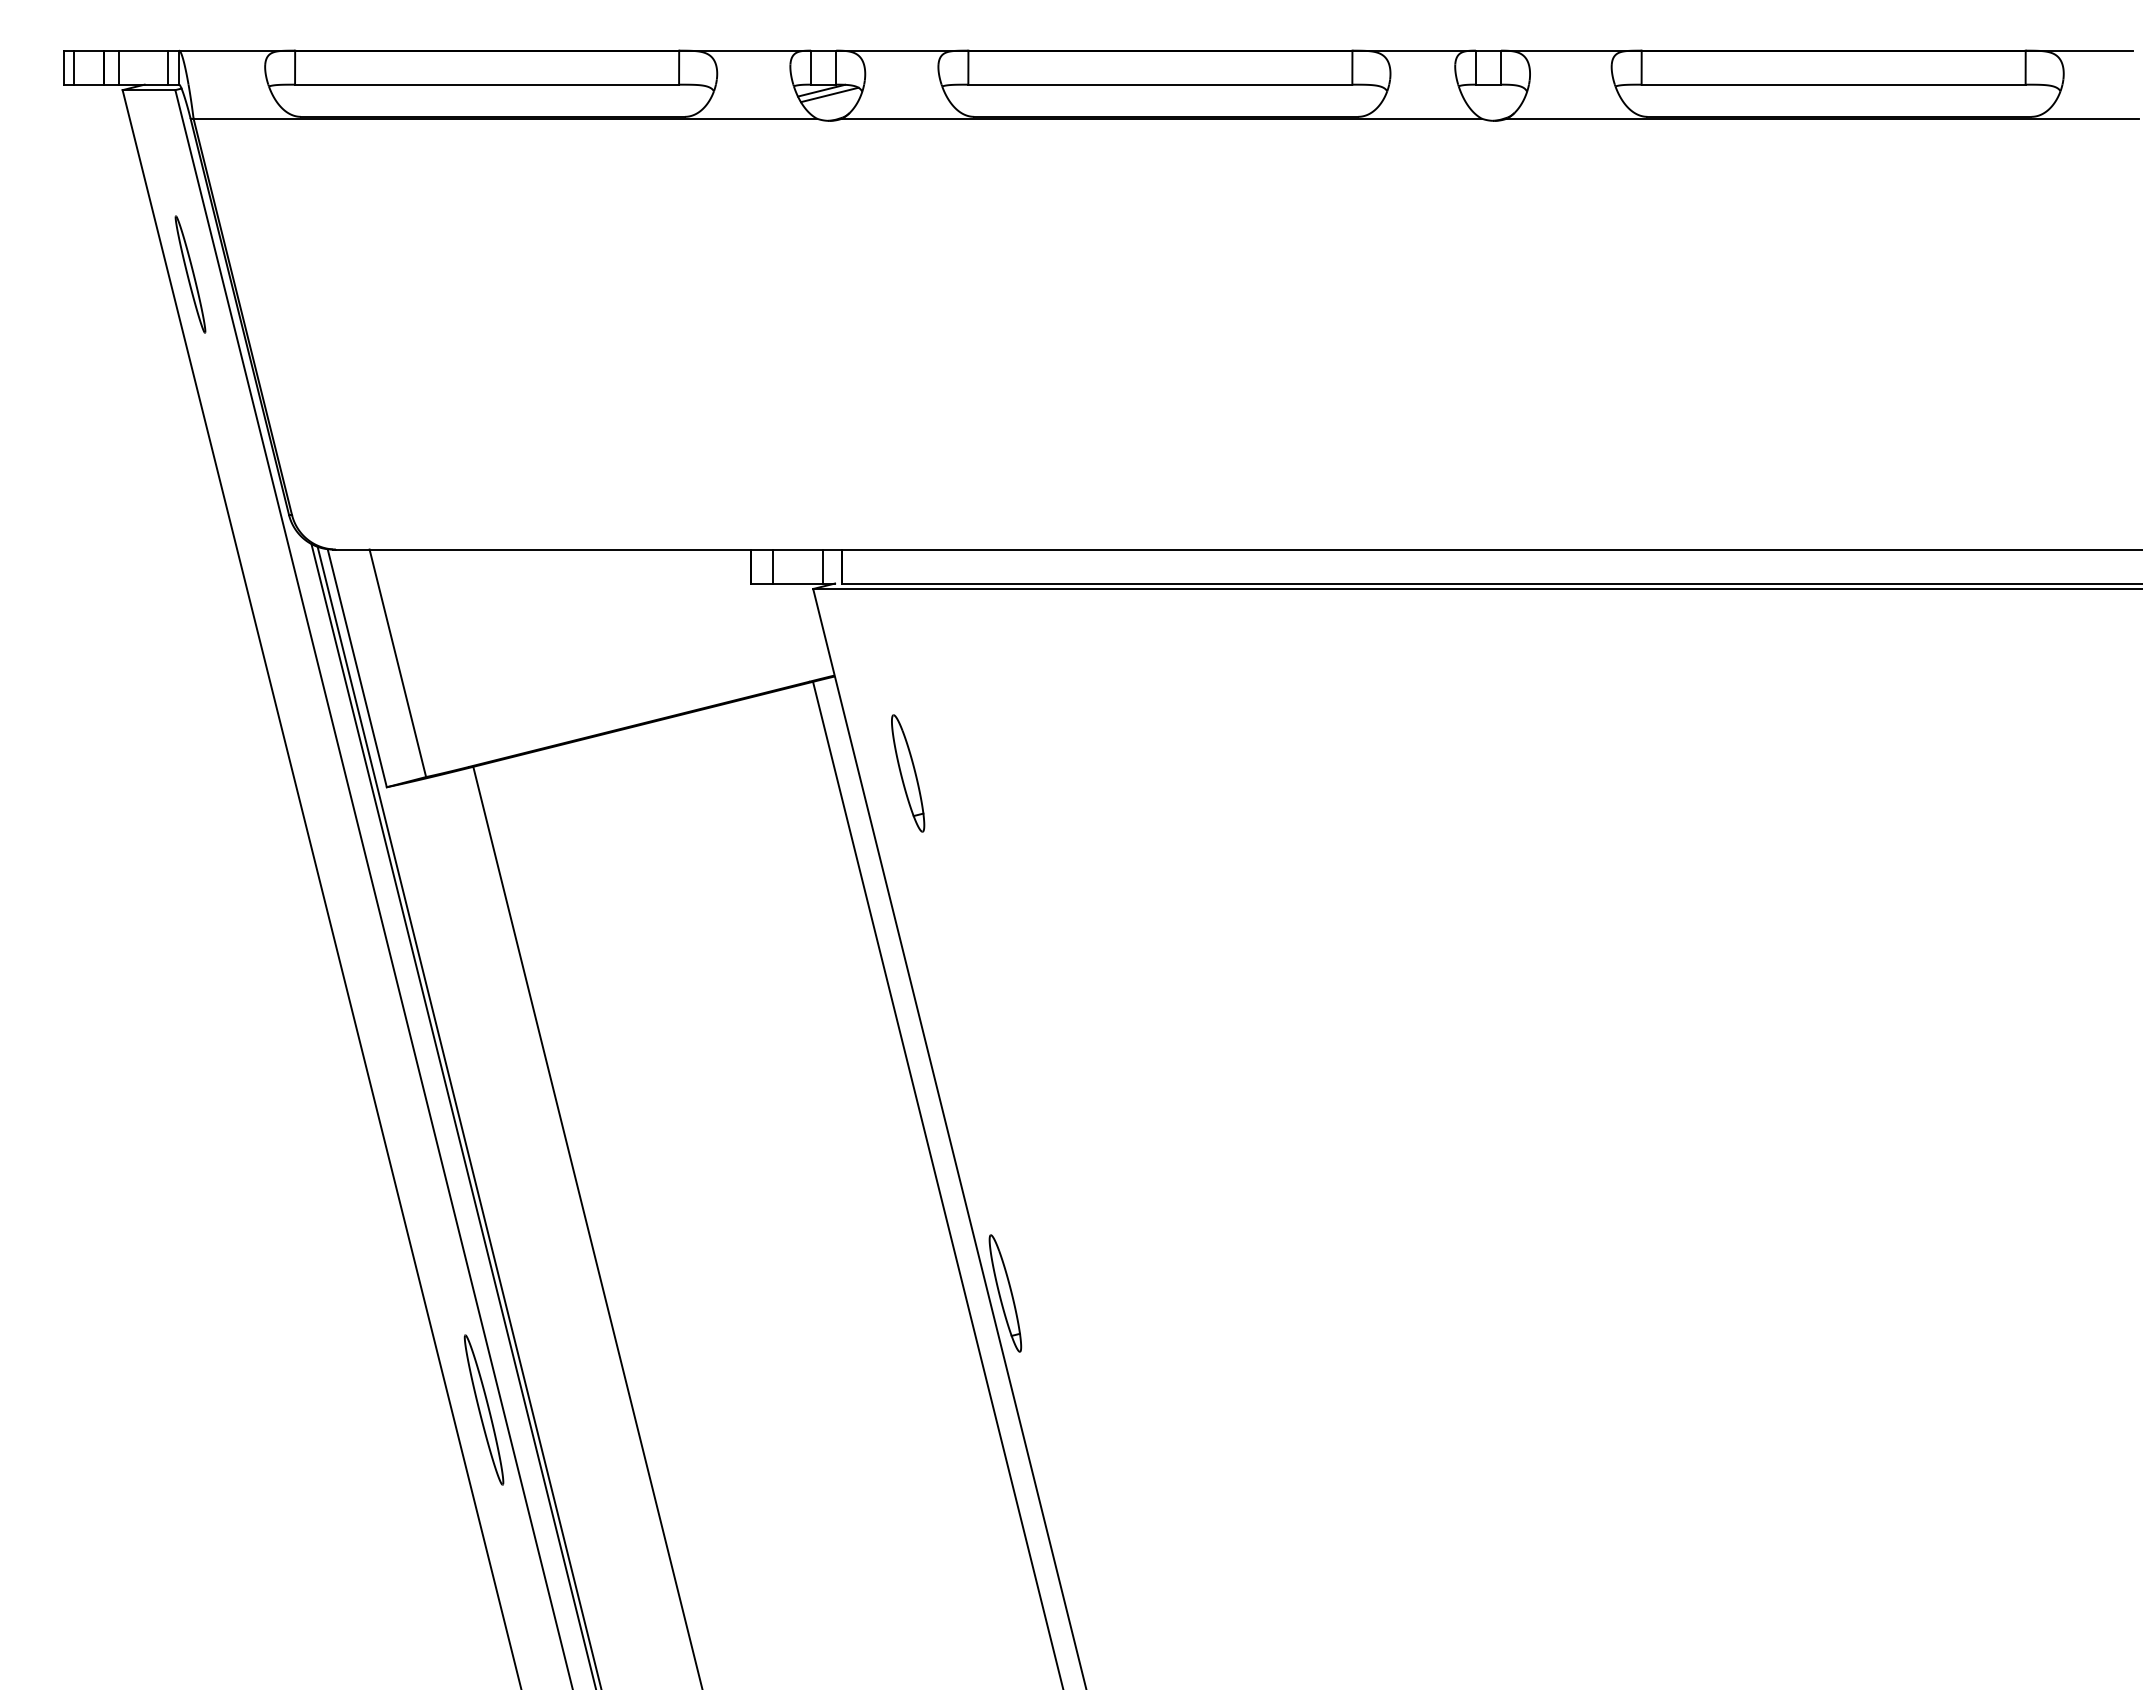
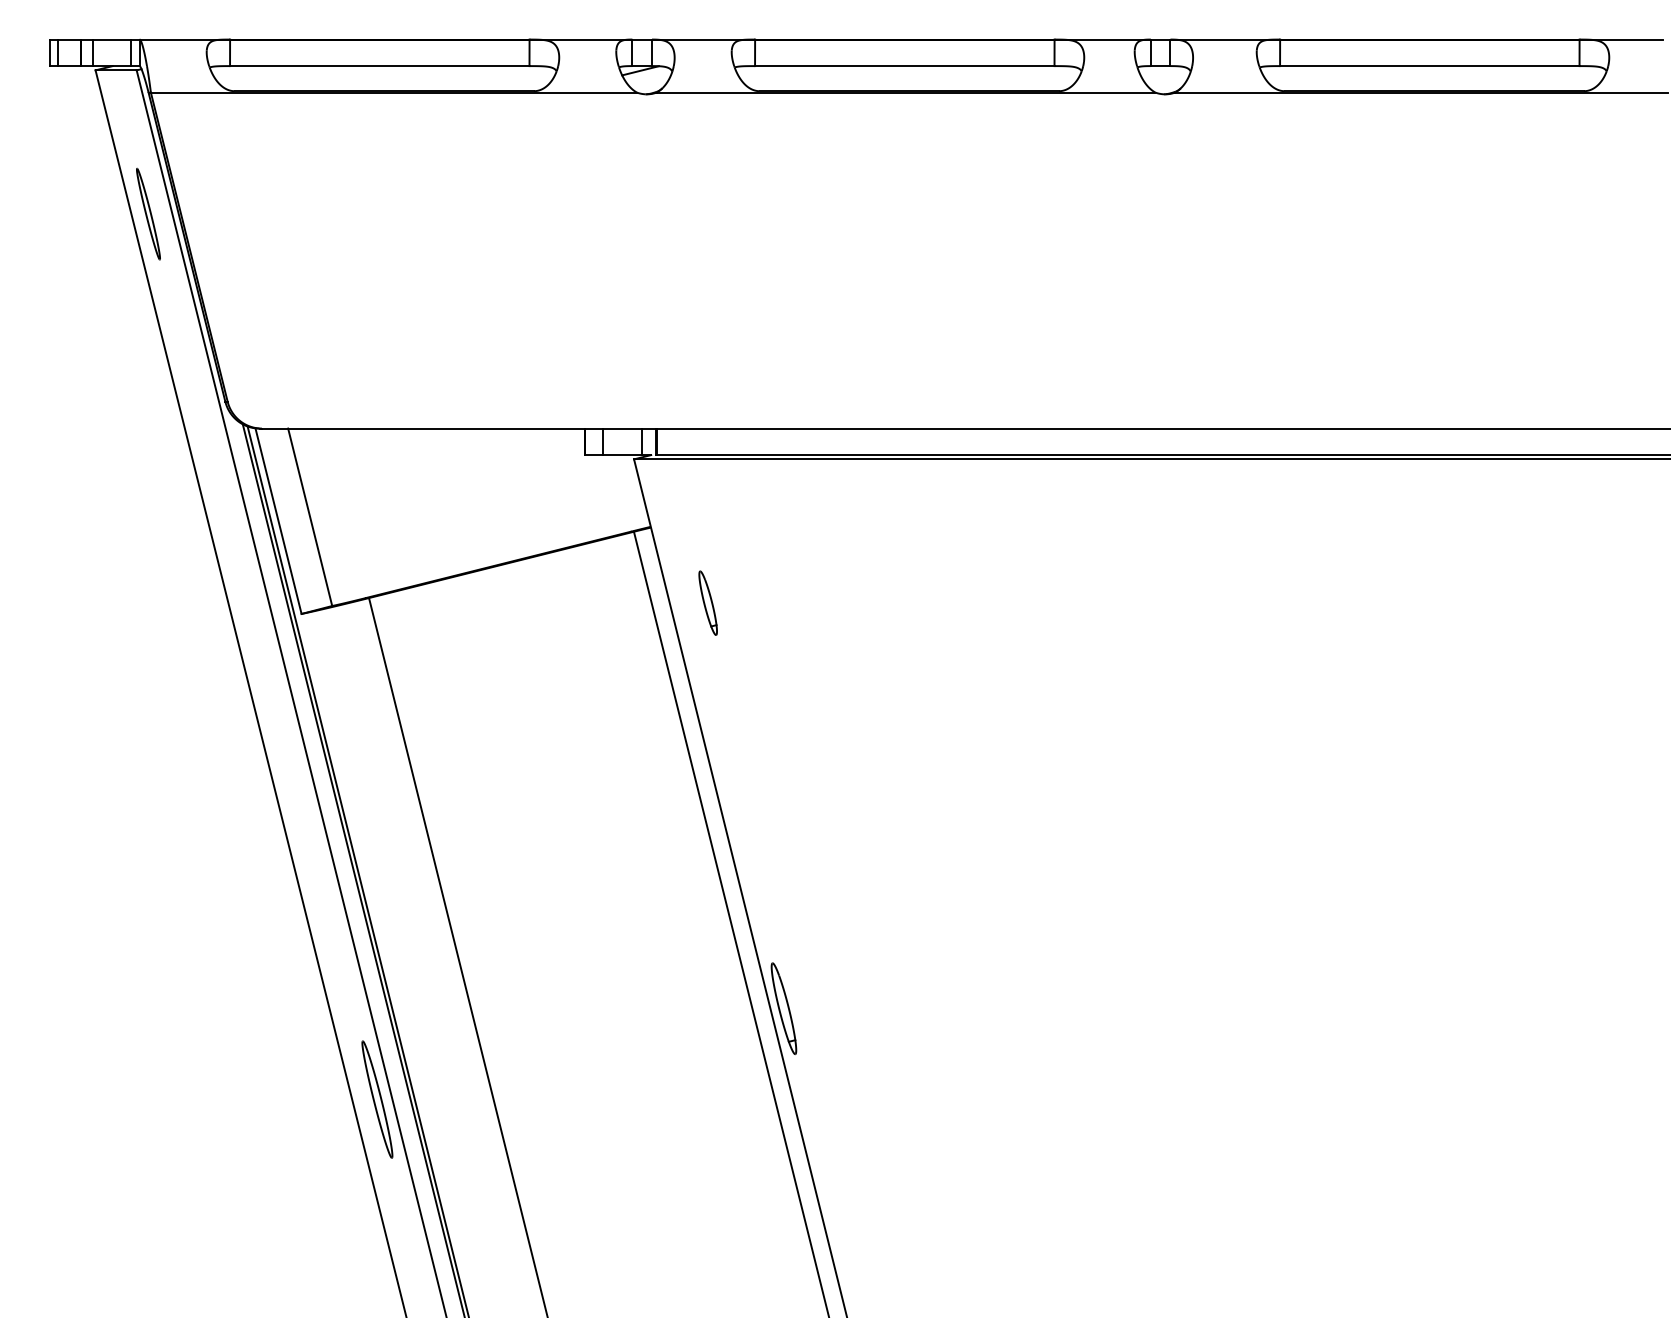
line: (829, 94) -> (646, 73), removed
part: (908, 773) -> (708, 603), size x0.7

